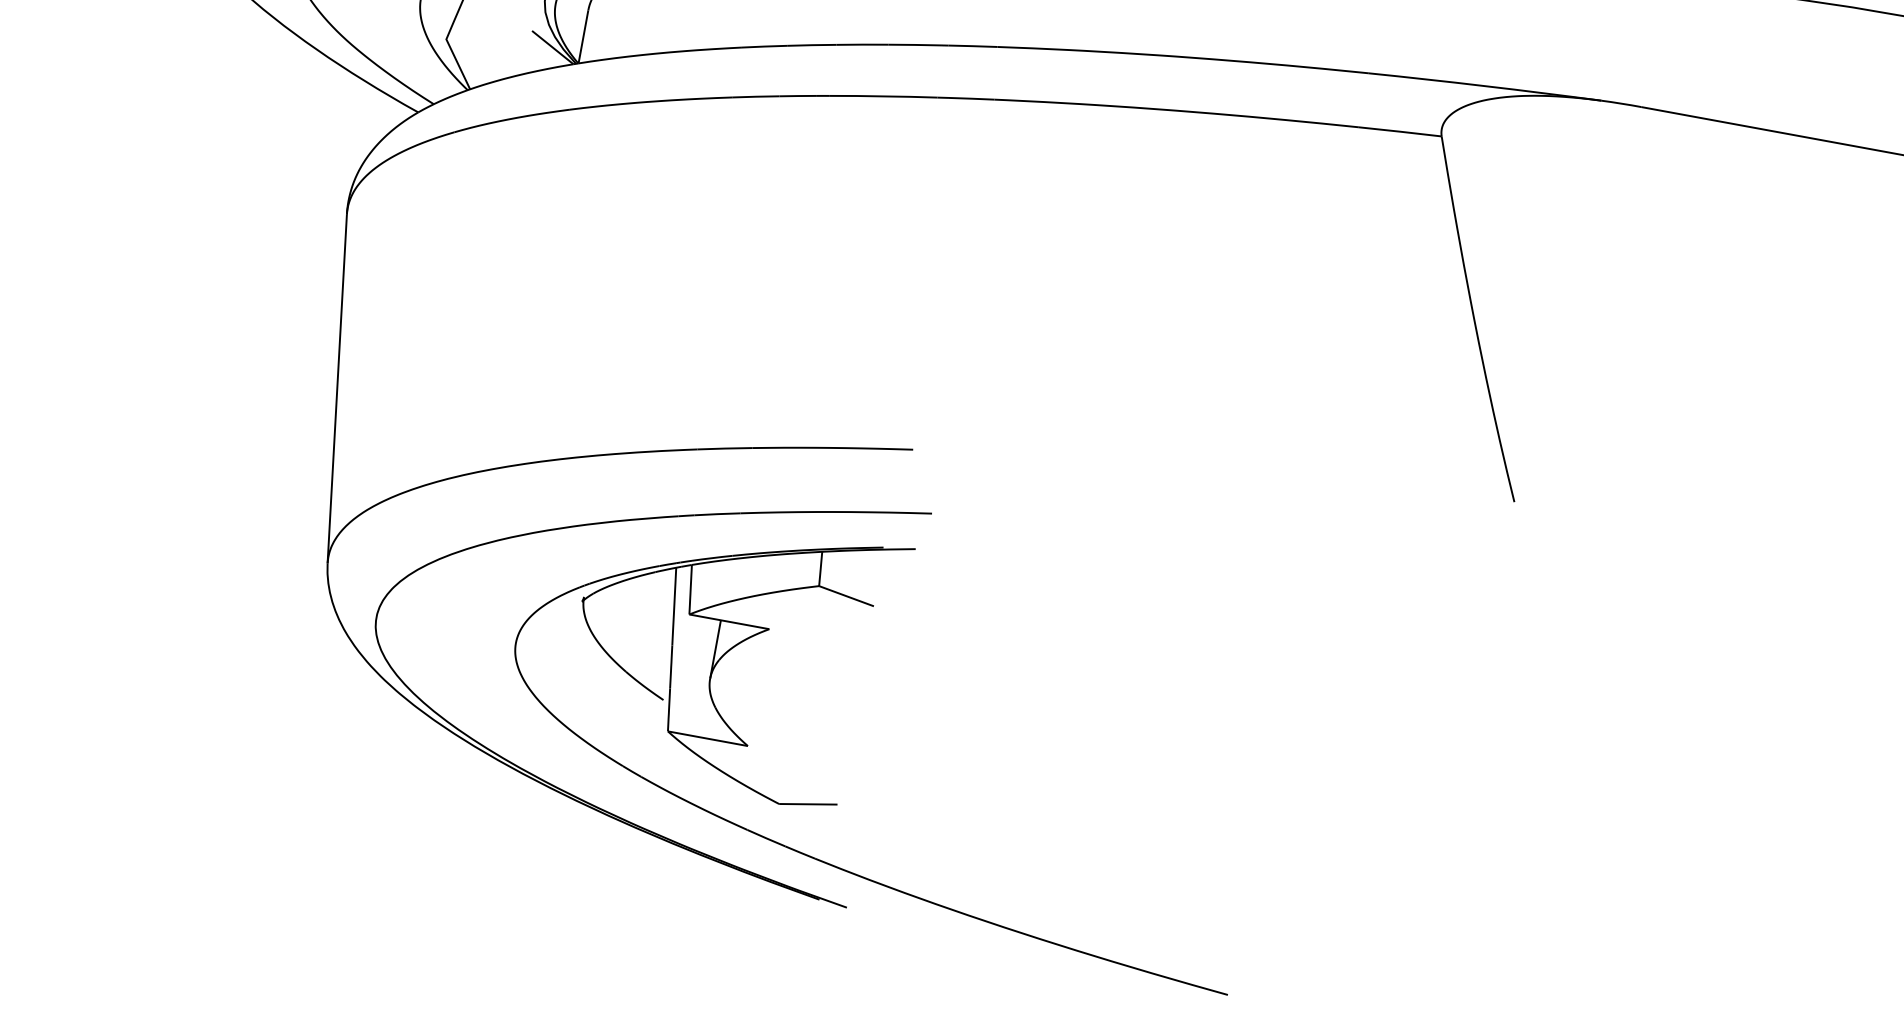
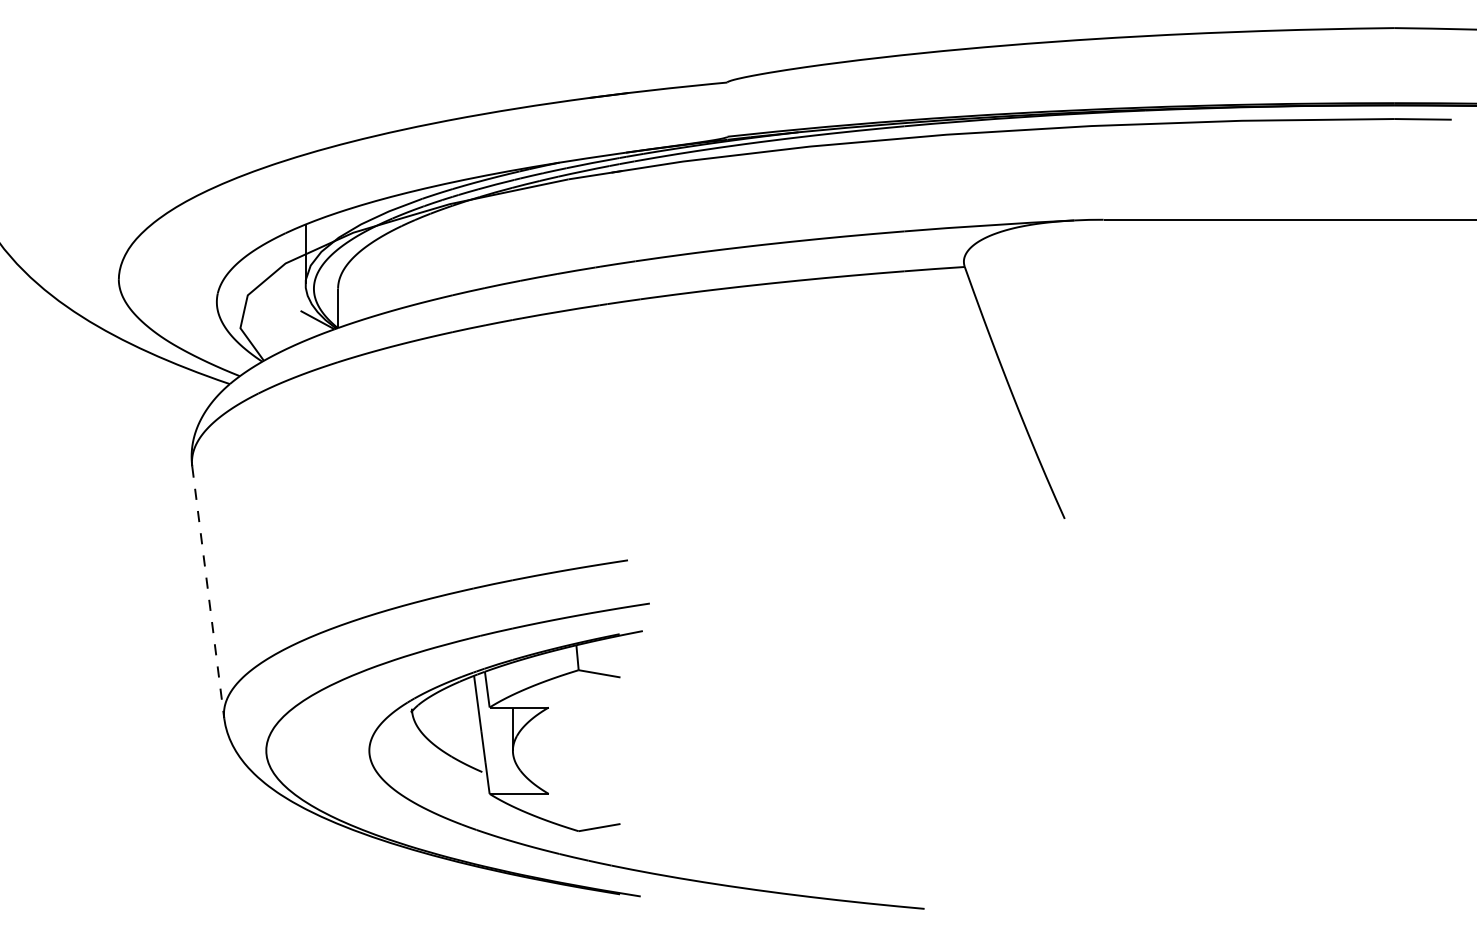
line: (337, 389) -> (208, 592), solid -> dashed

